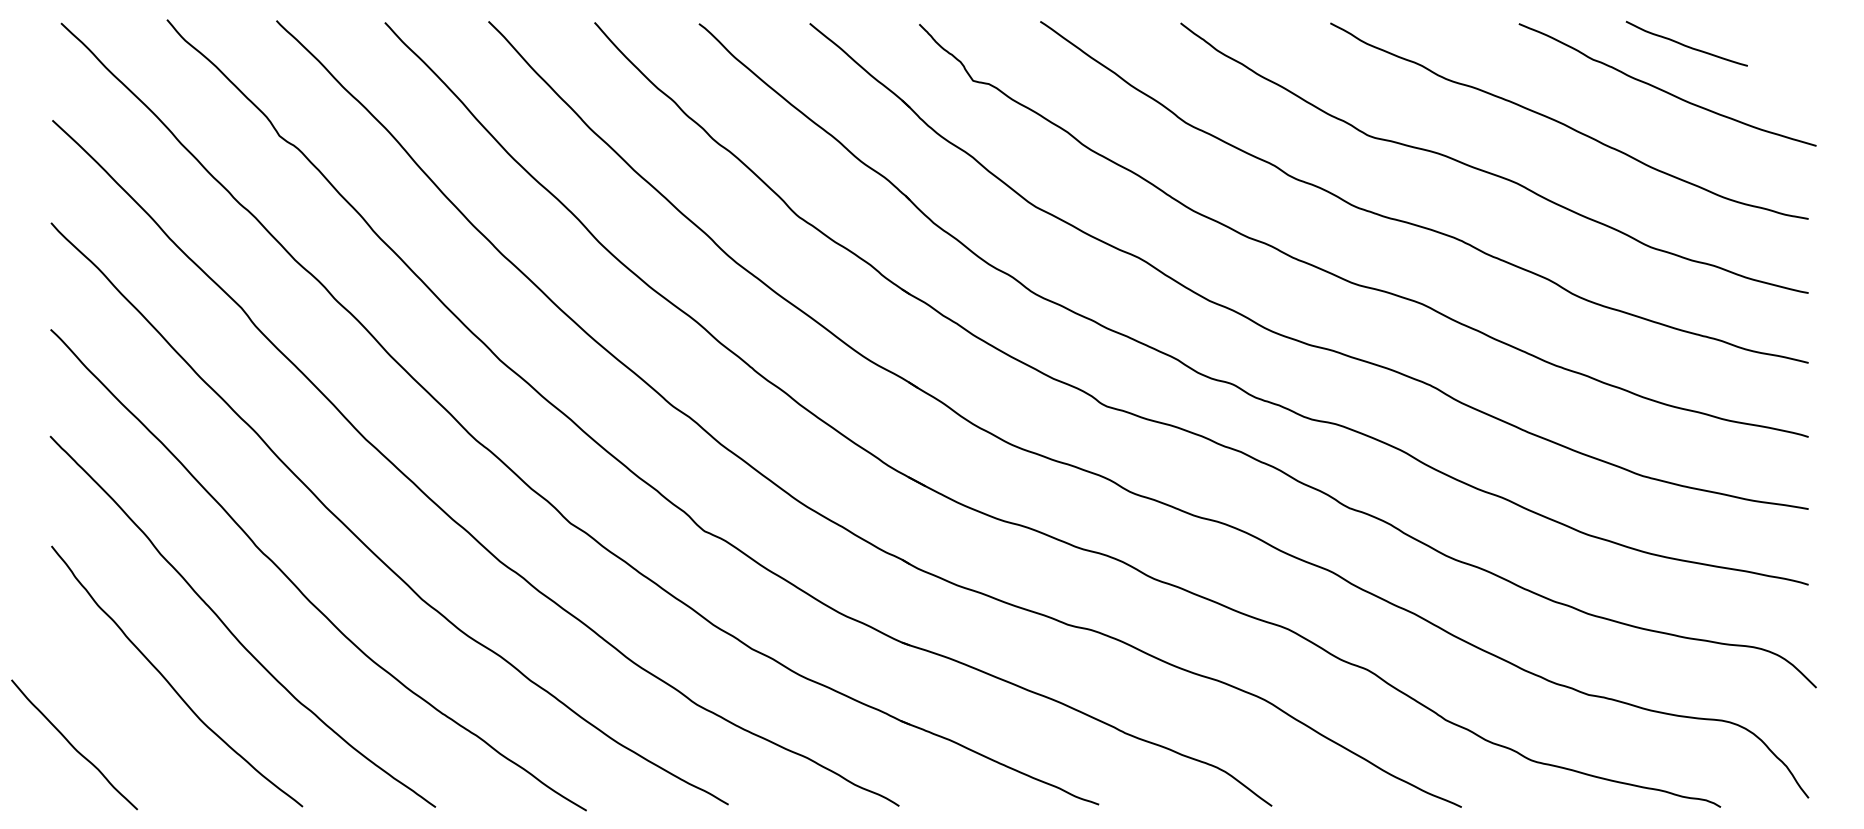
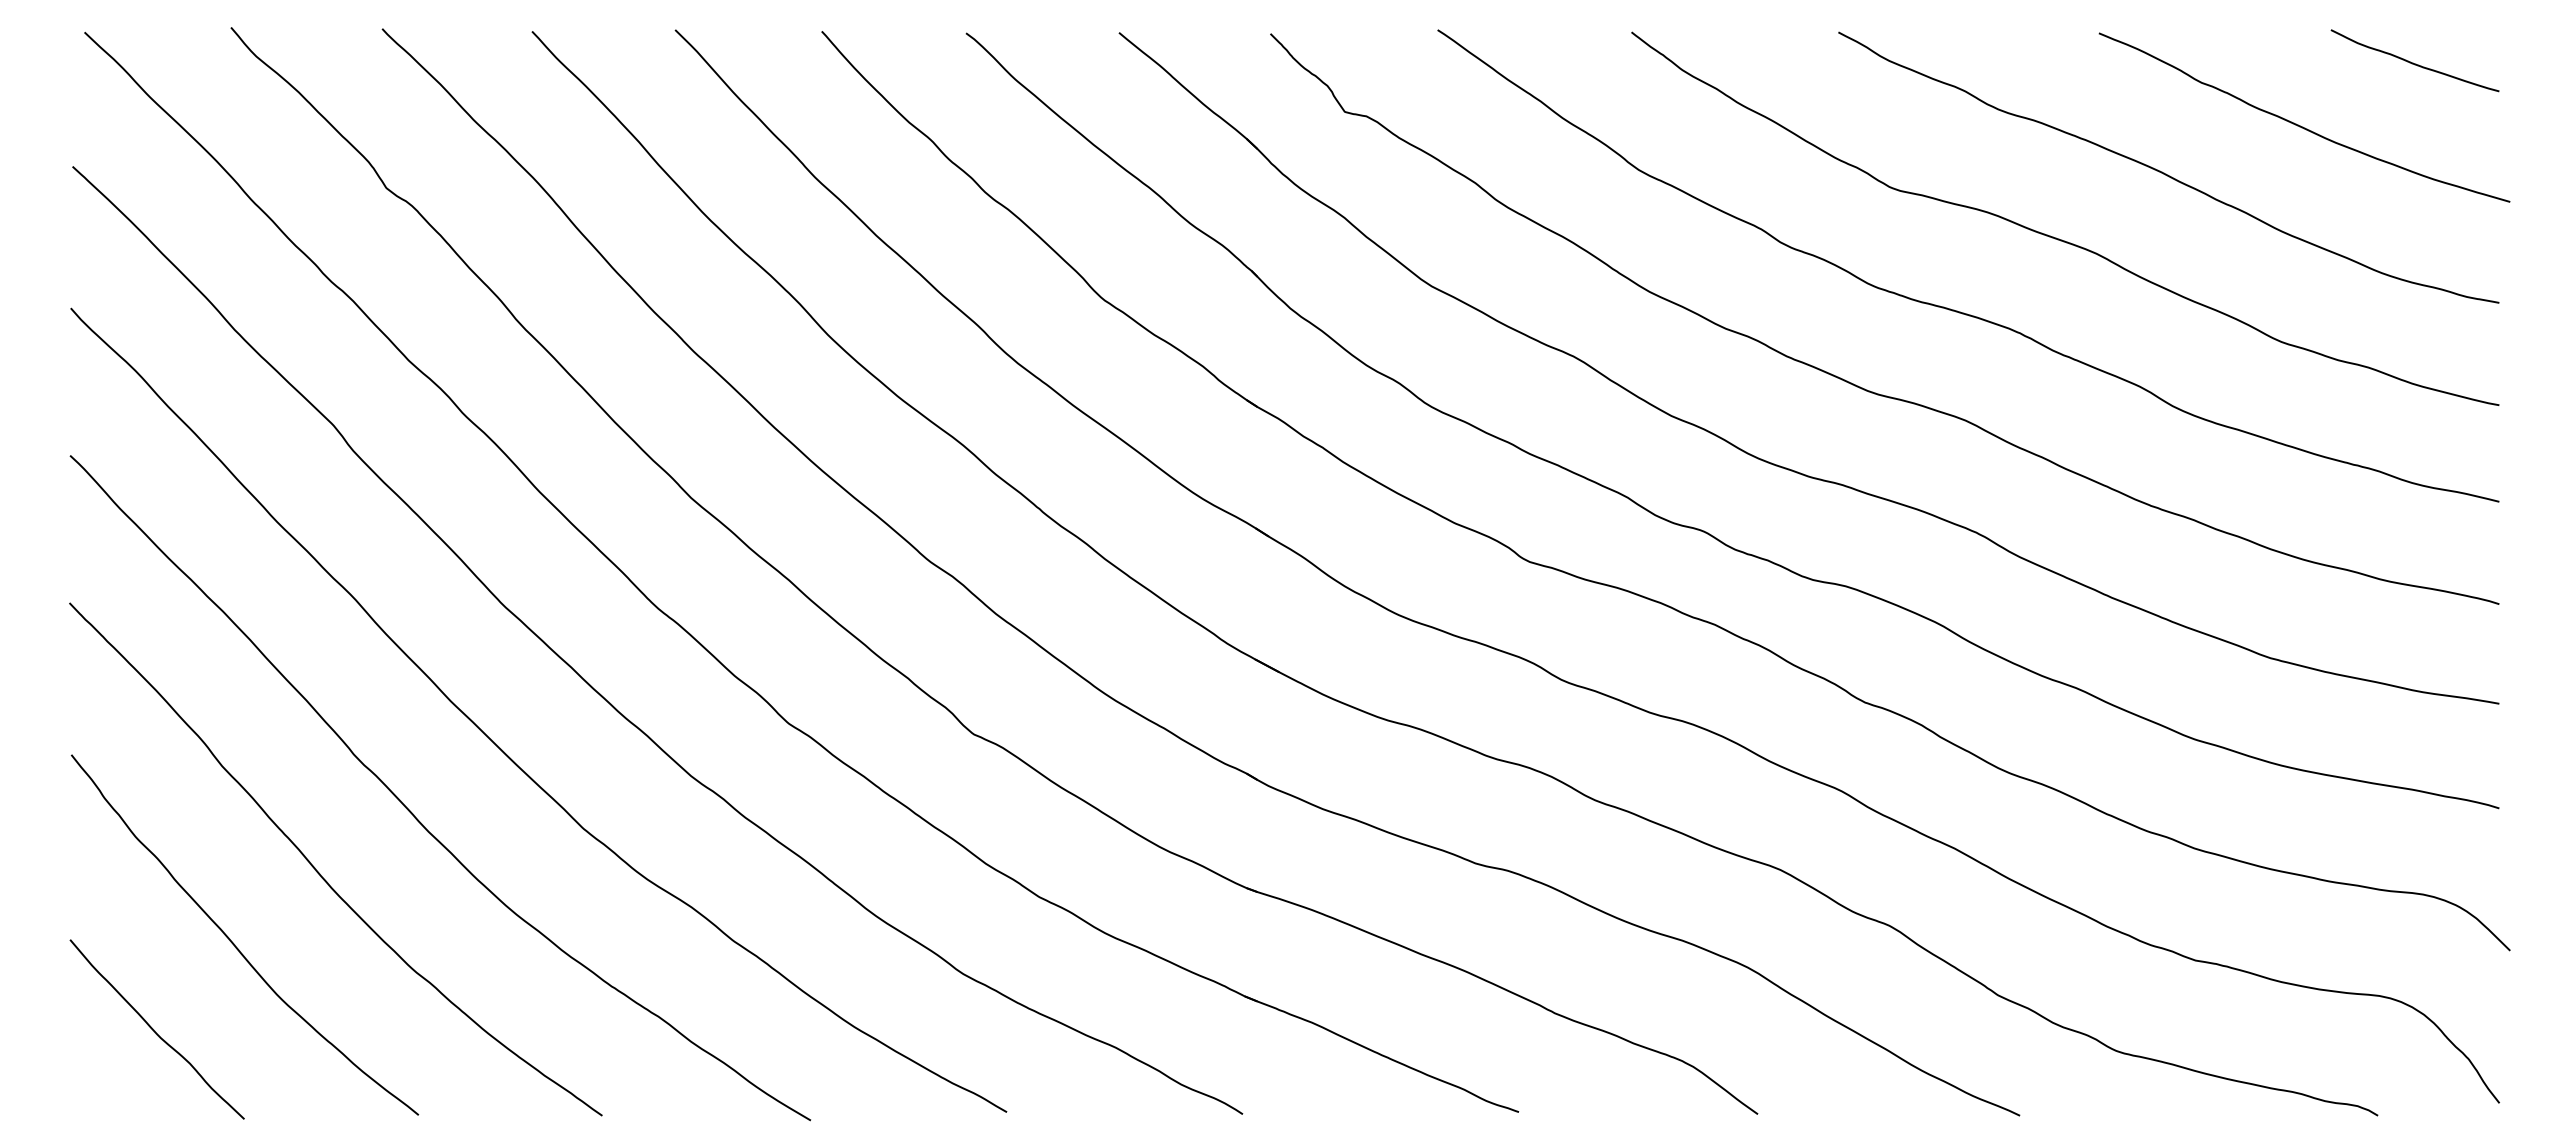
curve: (1685, 45) -> (2413, 62), moved
curve: (72, 744) -> (154, 1029), moved

